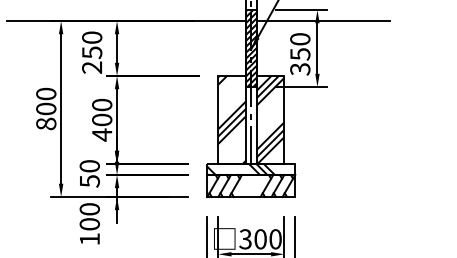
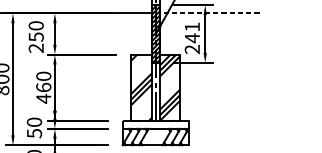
line: (323, 21) -> (209, 13), solid -> dashed
text: (300, 54) -> (192, 38), 350 -> 241
text: (102, 119) -> (44, 87), 400 -> 460
hatch: (240, 168) -> (147, 123), removed

